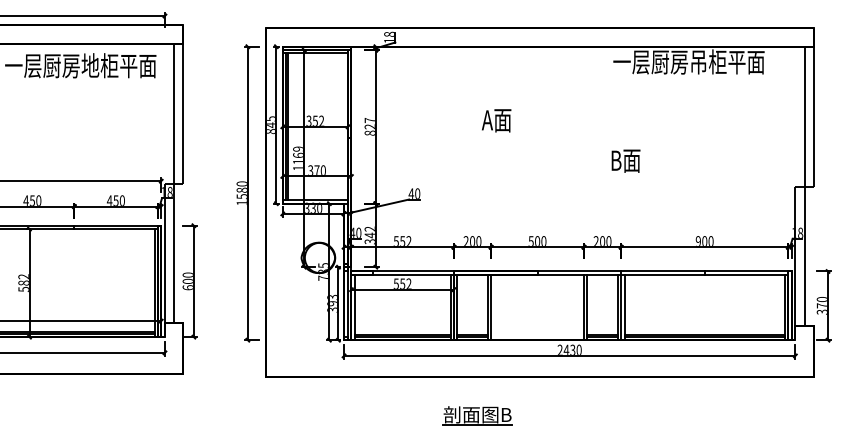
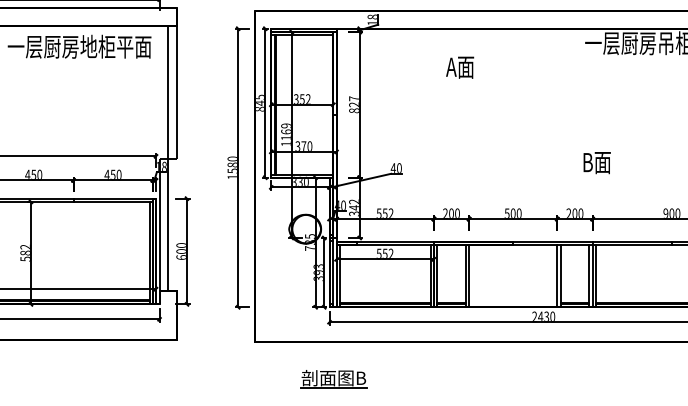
text: (496, 120) -> (460, 67), moved
text: (625, 160) -> (596, 162), moved
part: (477, 415) -> (333, 378), moved

